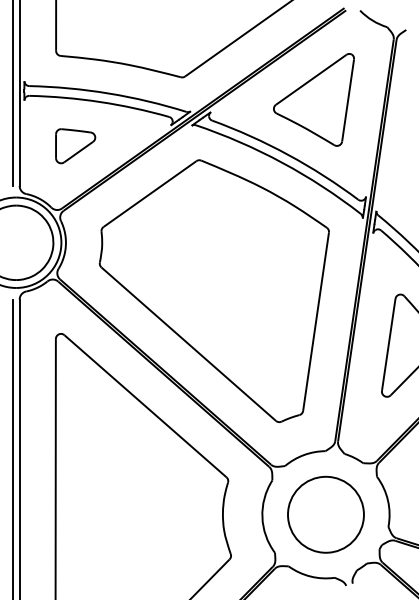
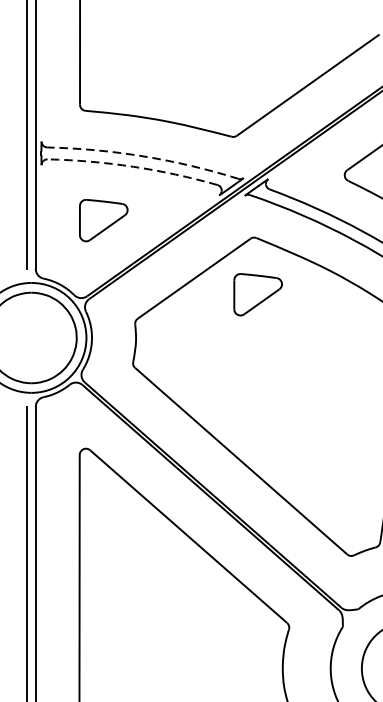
arc: (108, 93) -> (143, 156), solid -> dashed
arc: (99, 101) -> (132, 166), solid -> dashed
part: (202, 207) -> (257, 295), added

